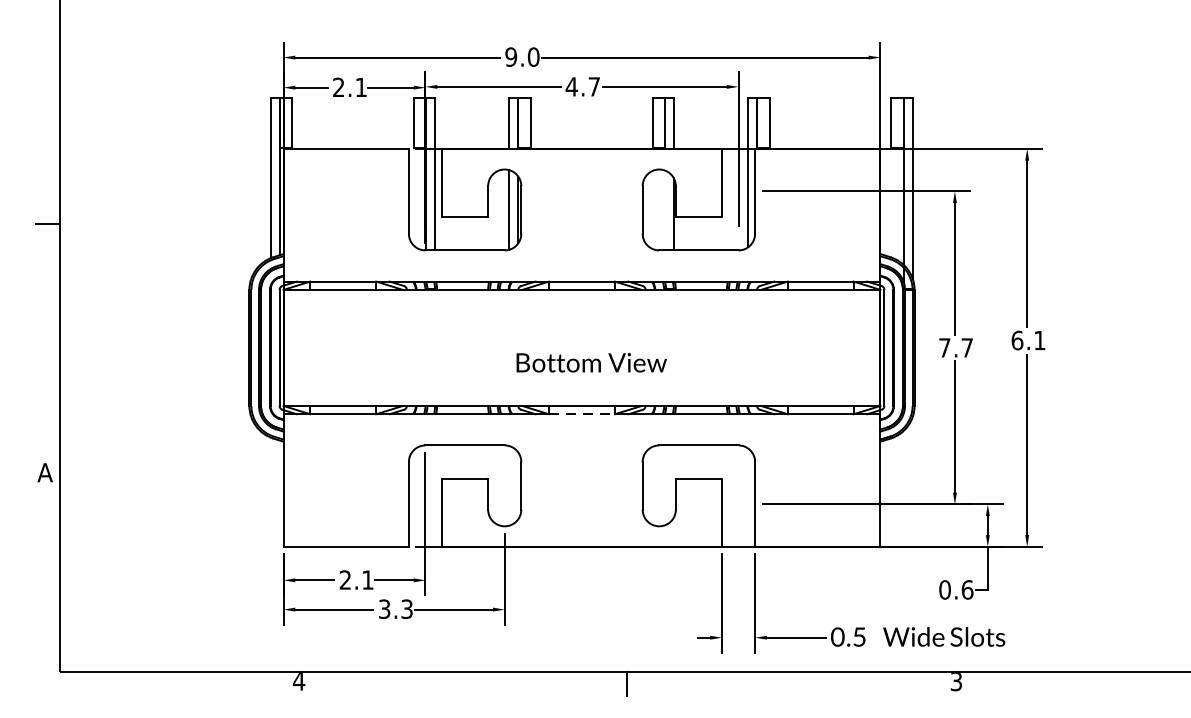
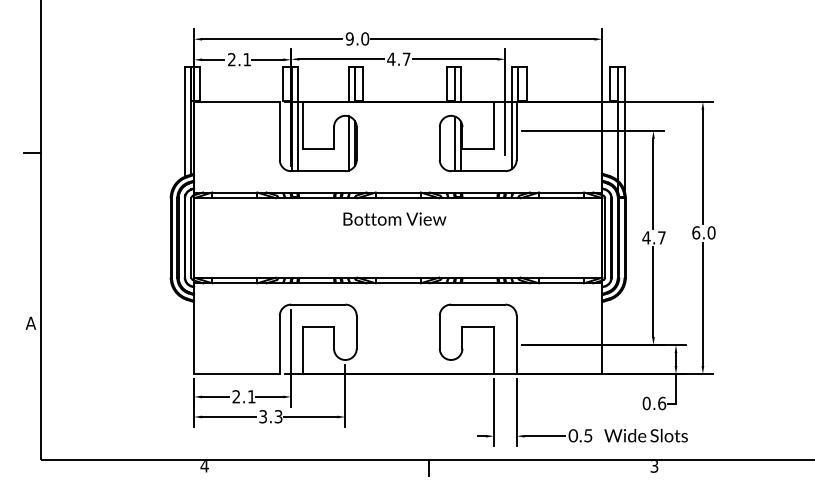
line: (664, 209) -> (454, 143), added
text: (1039, 340) -> (711, 232), 6.1 -> 6.0
text: (944, 347) -> (646, 237), 7.7 -> 4.7
text: (591, 361) -> (394, 218), moved
line: (582, 414) -> (398, 283), dashed -> solid

